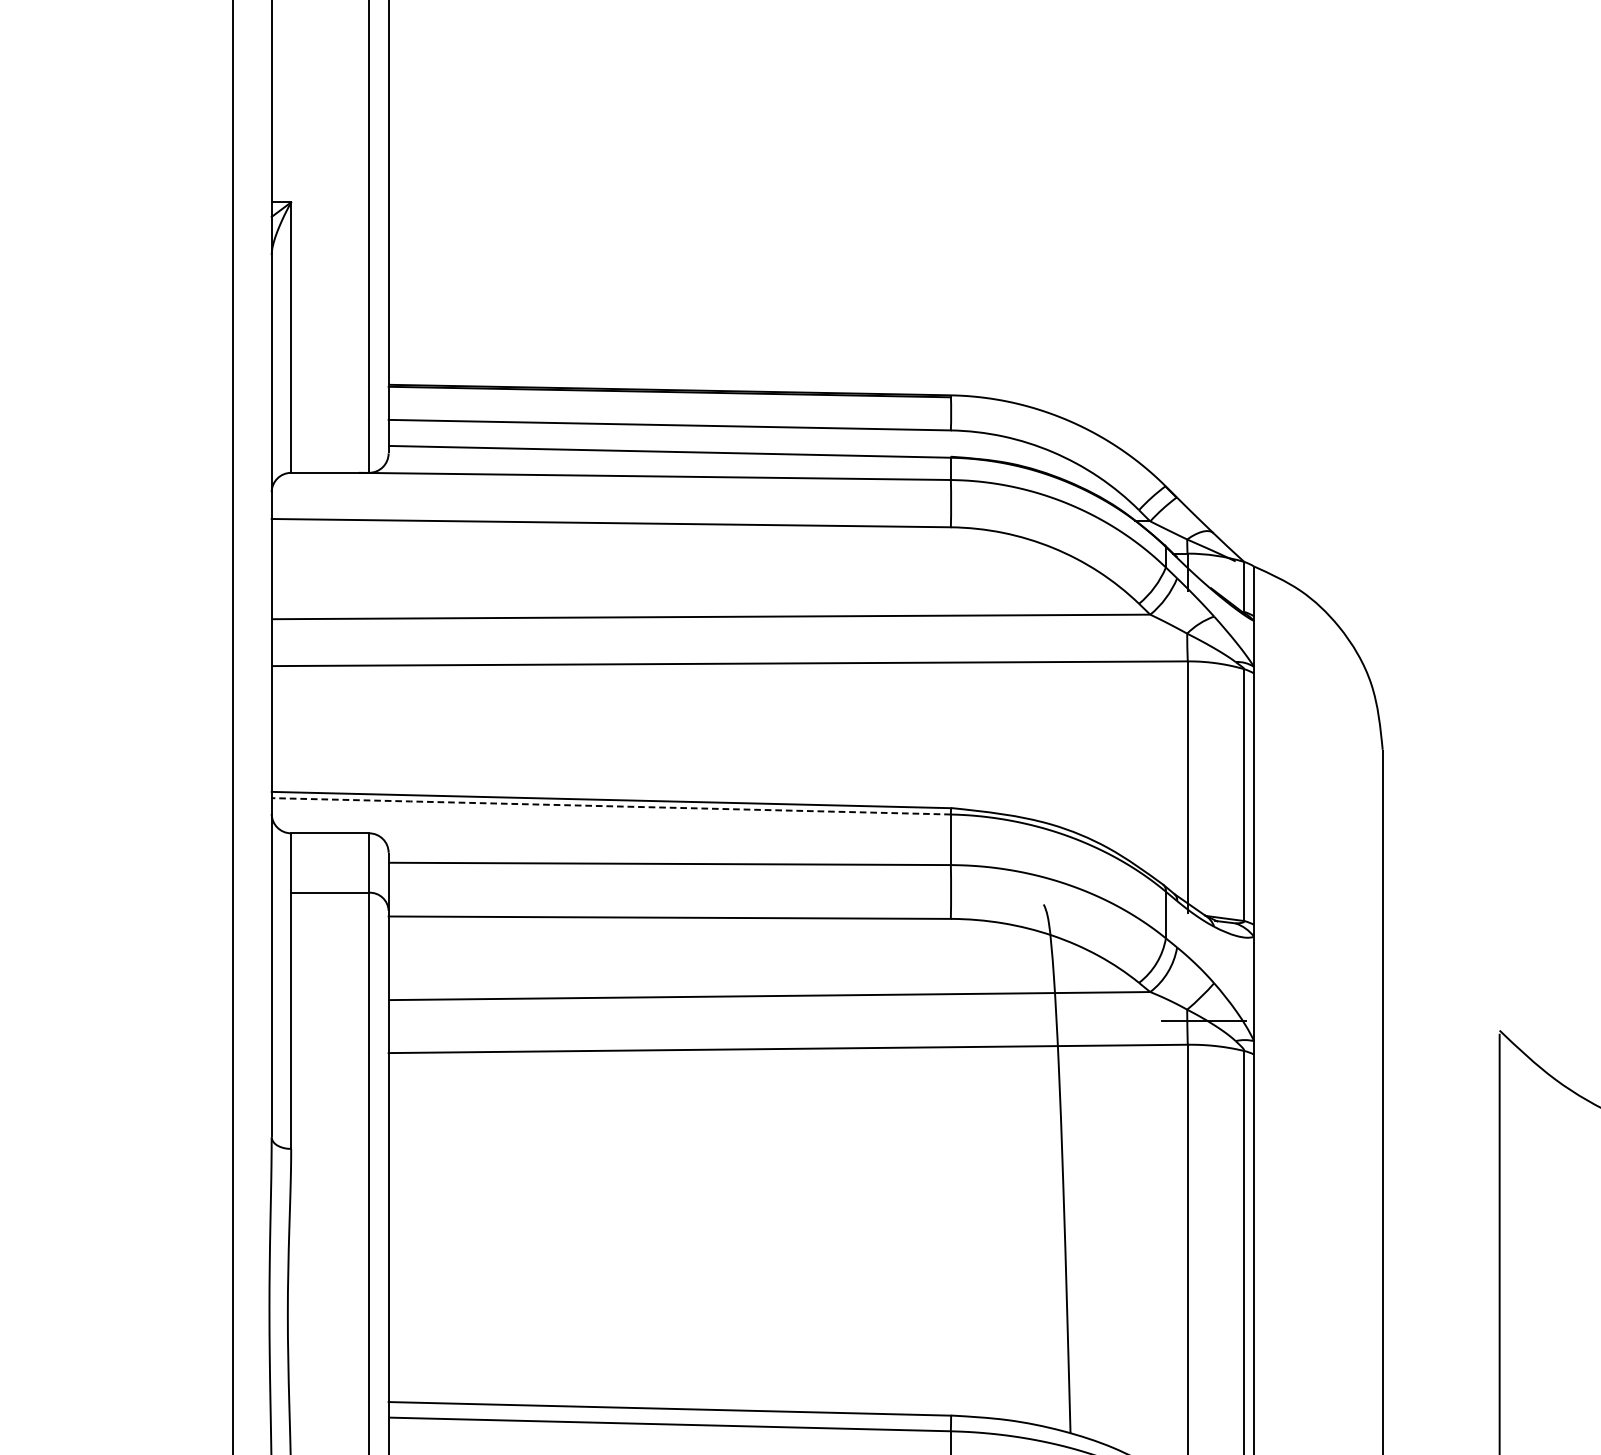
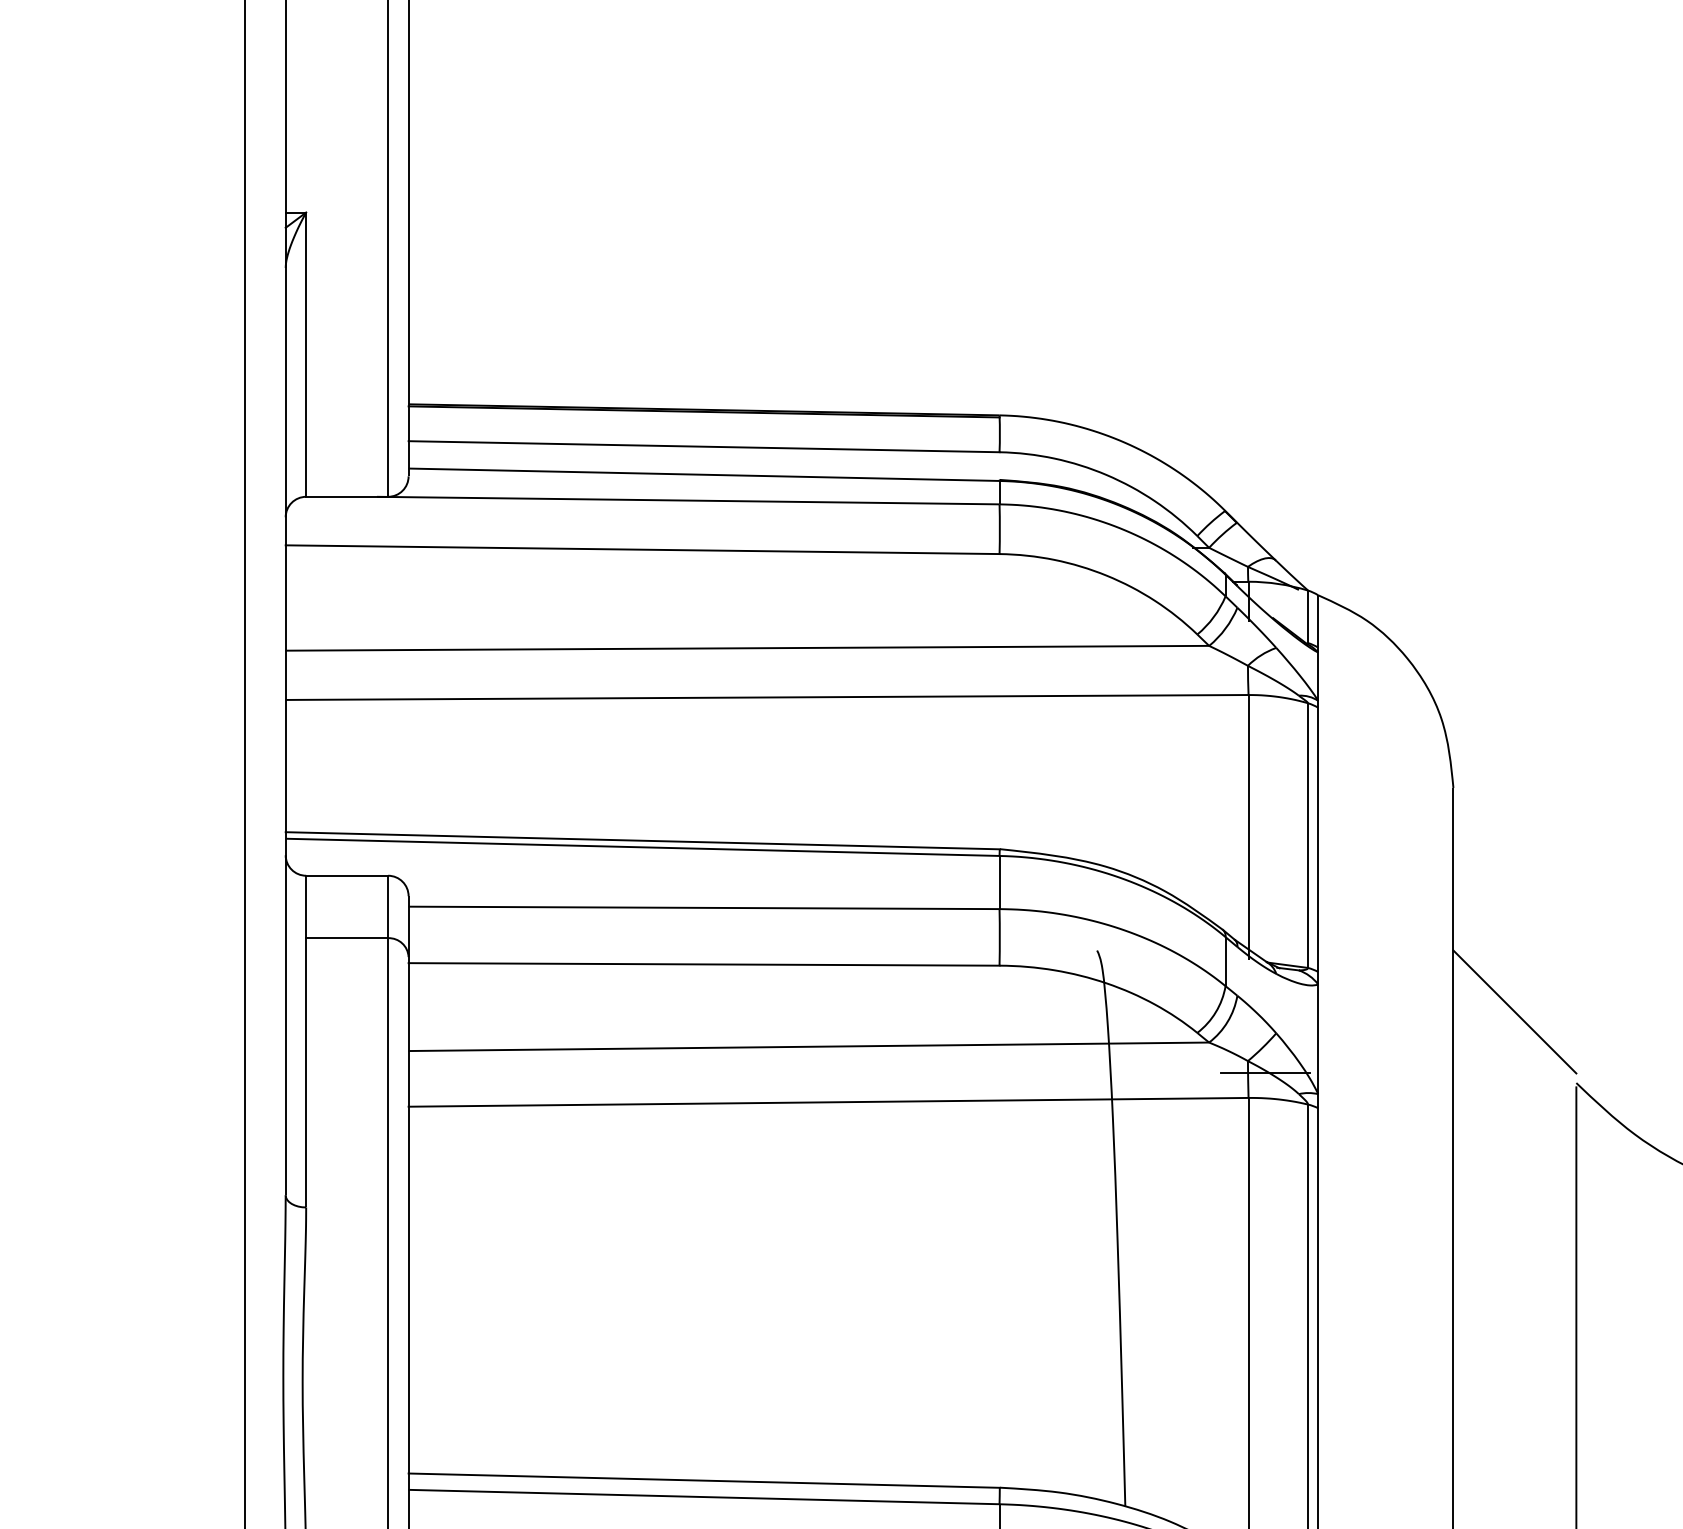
line: (611, 806) -> (642, 847), dashed -> solid
line: (1440, 962) -> (1514, 1011), added

